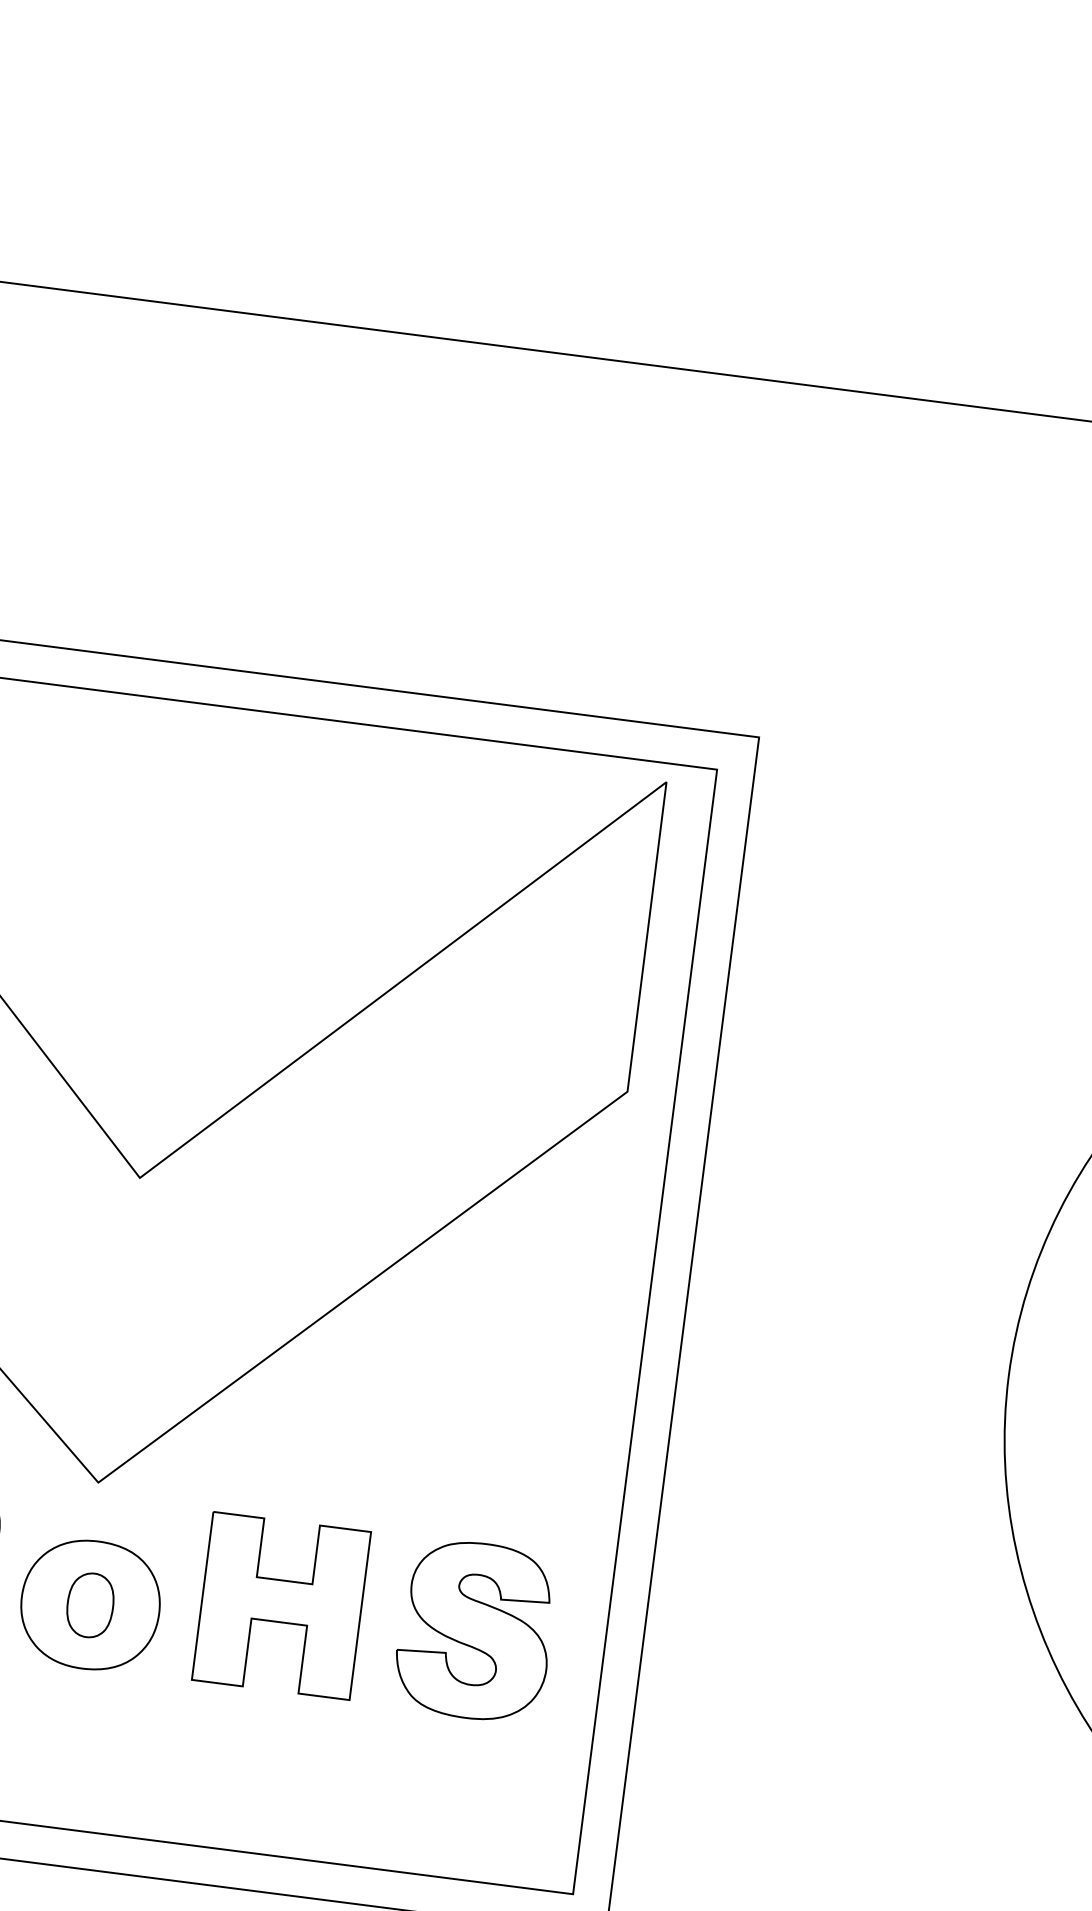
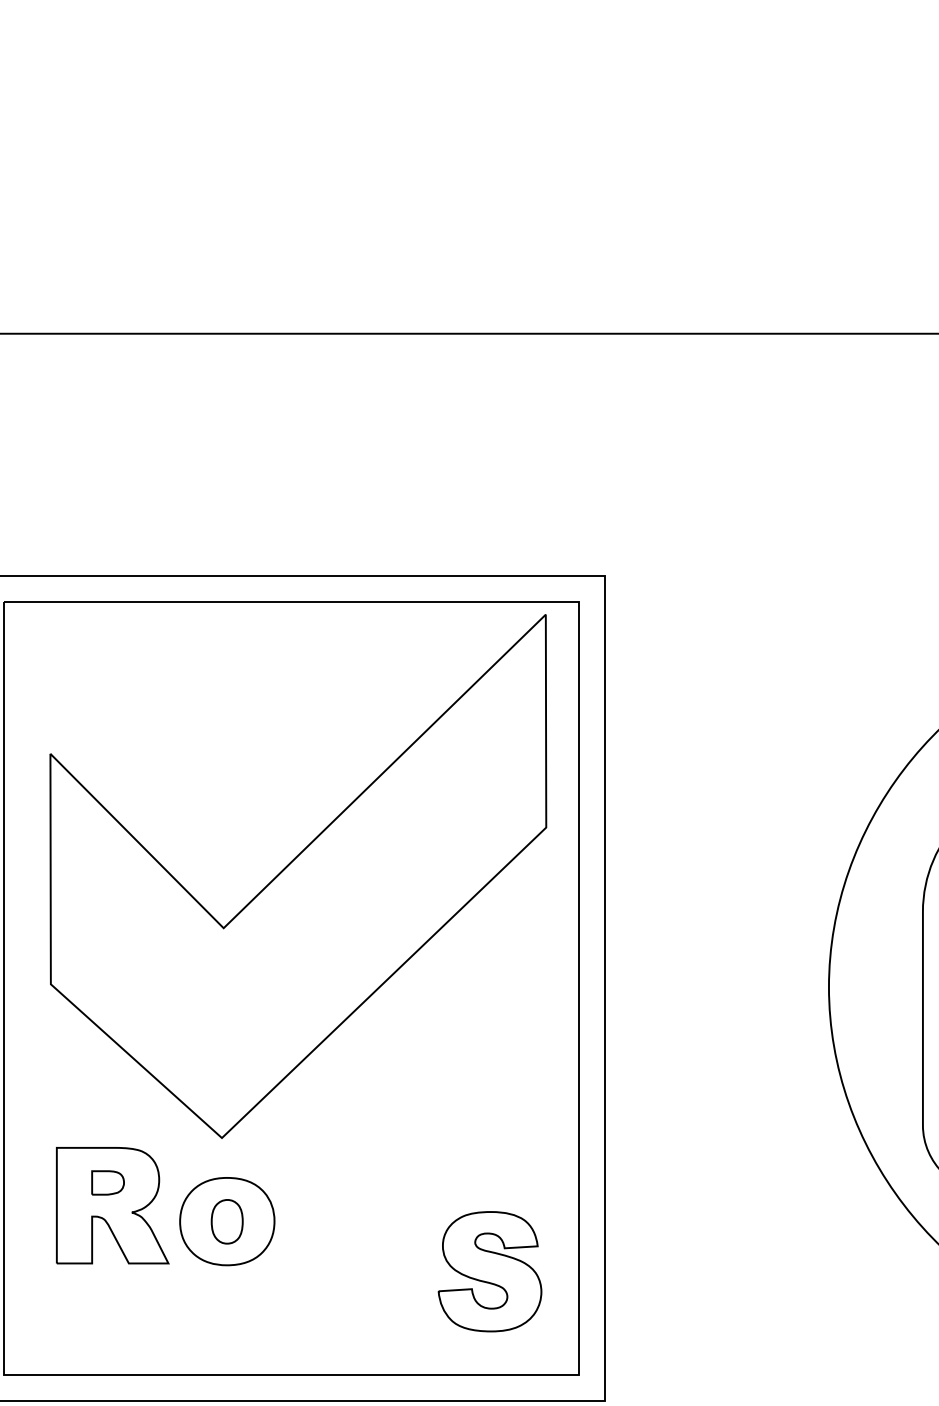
part: (281, 1605) -> (356, 1205), removed
part: (474, 1630) -> (489, 1271), moved

